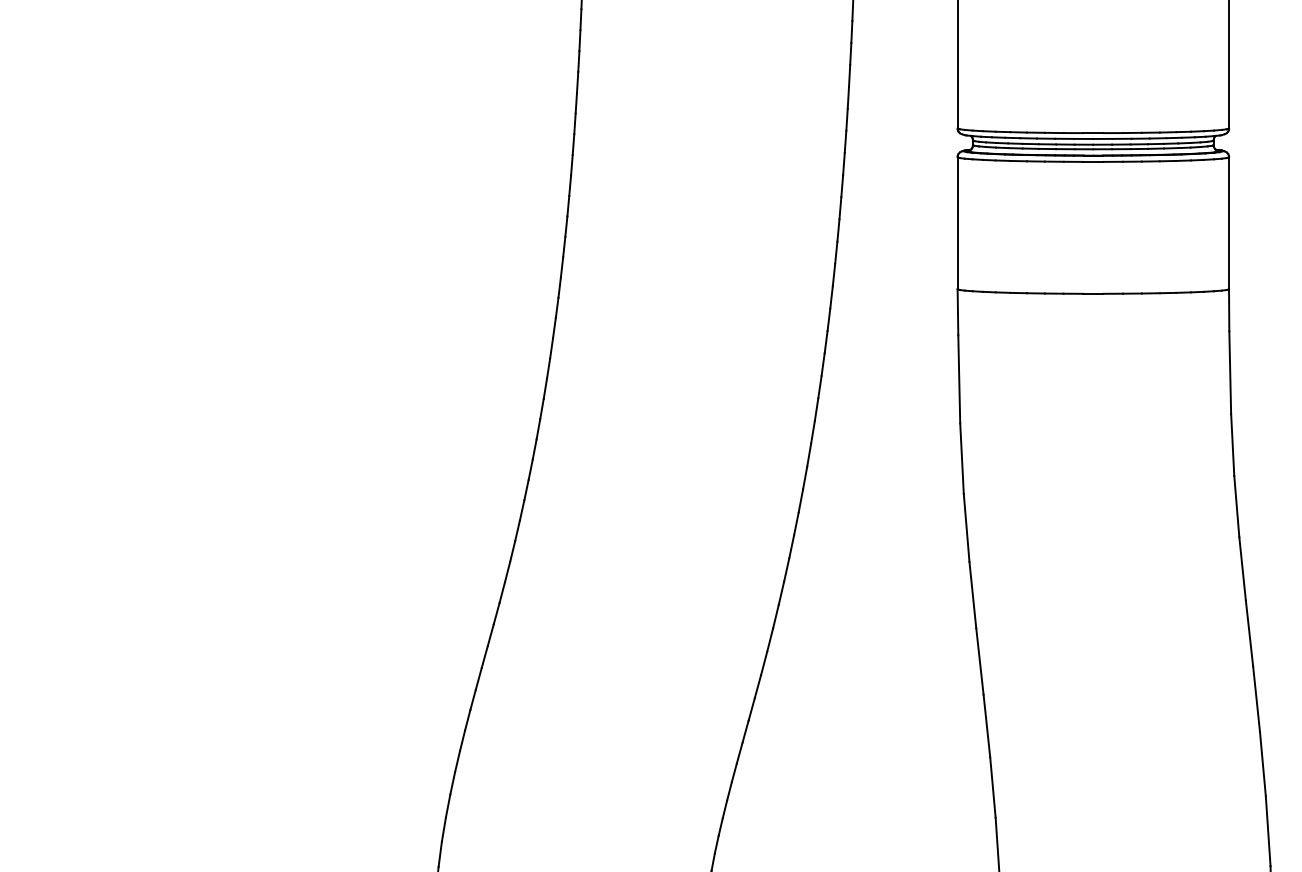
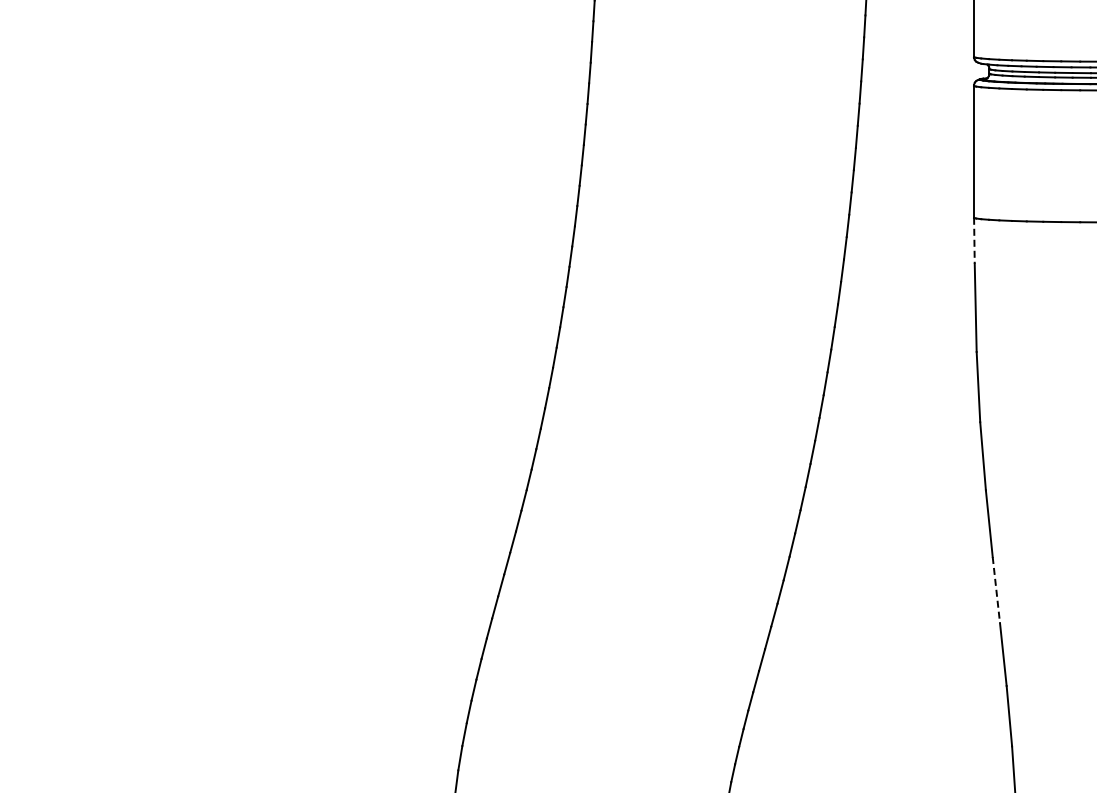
line: (957, 312) -> (973, 241), solid -> dashed
line: (979, 662) -> (995, 591), solid -> dashed

